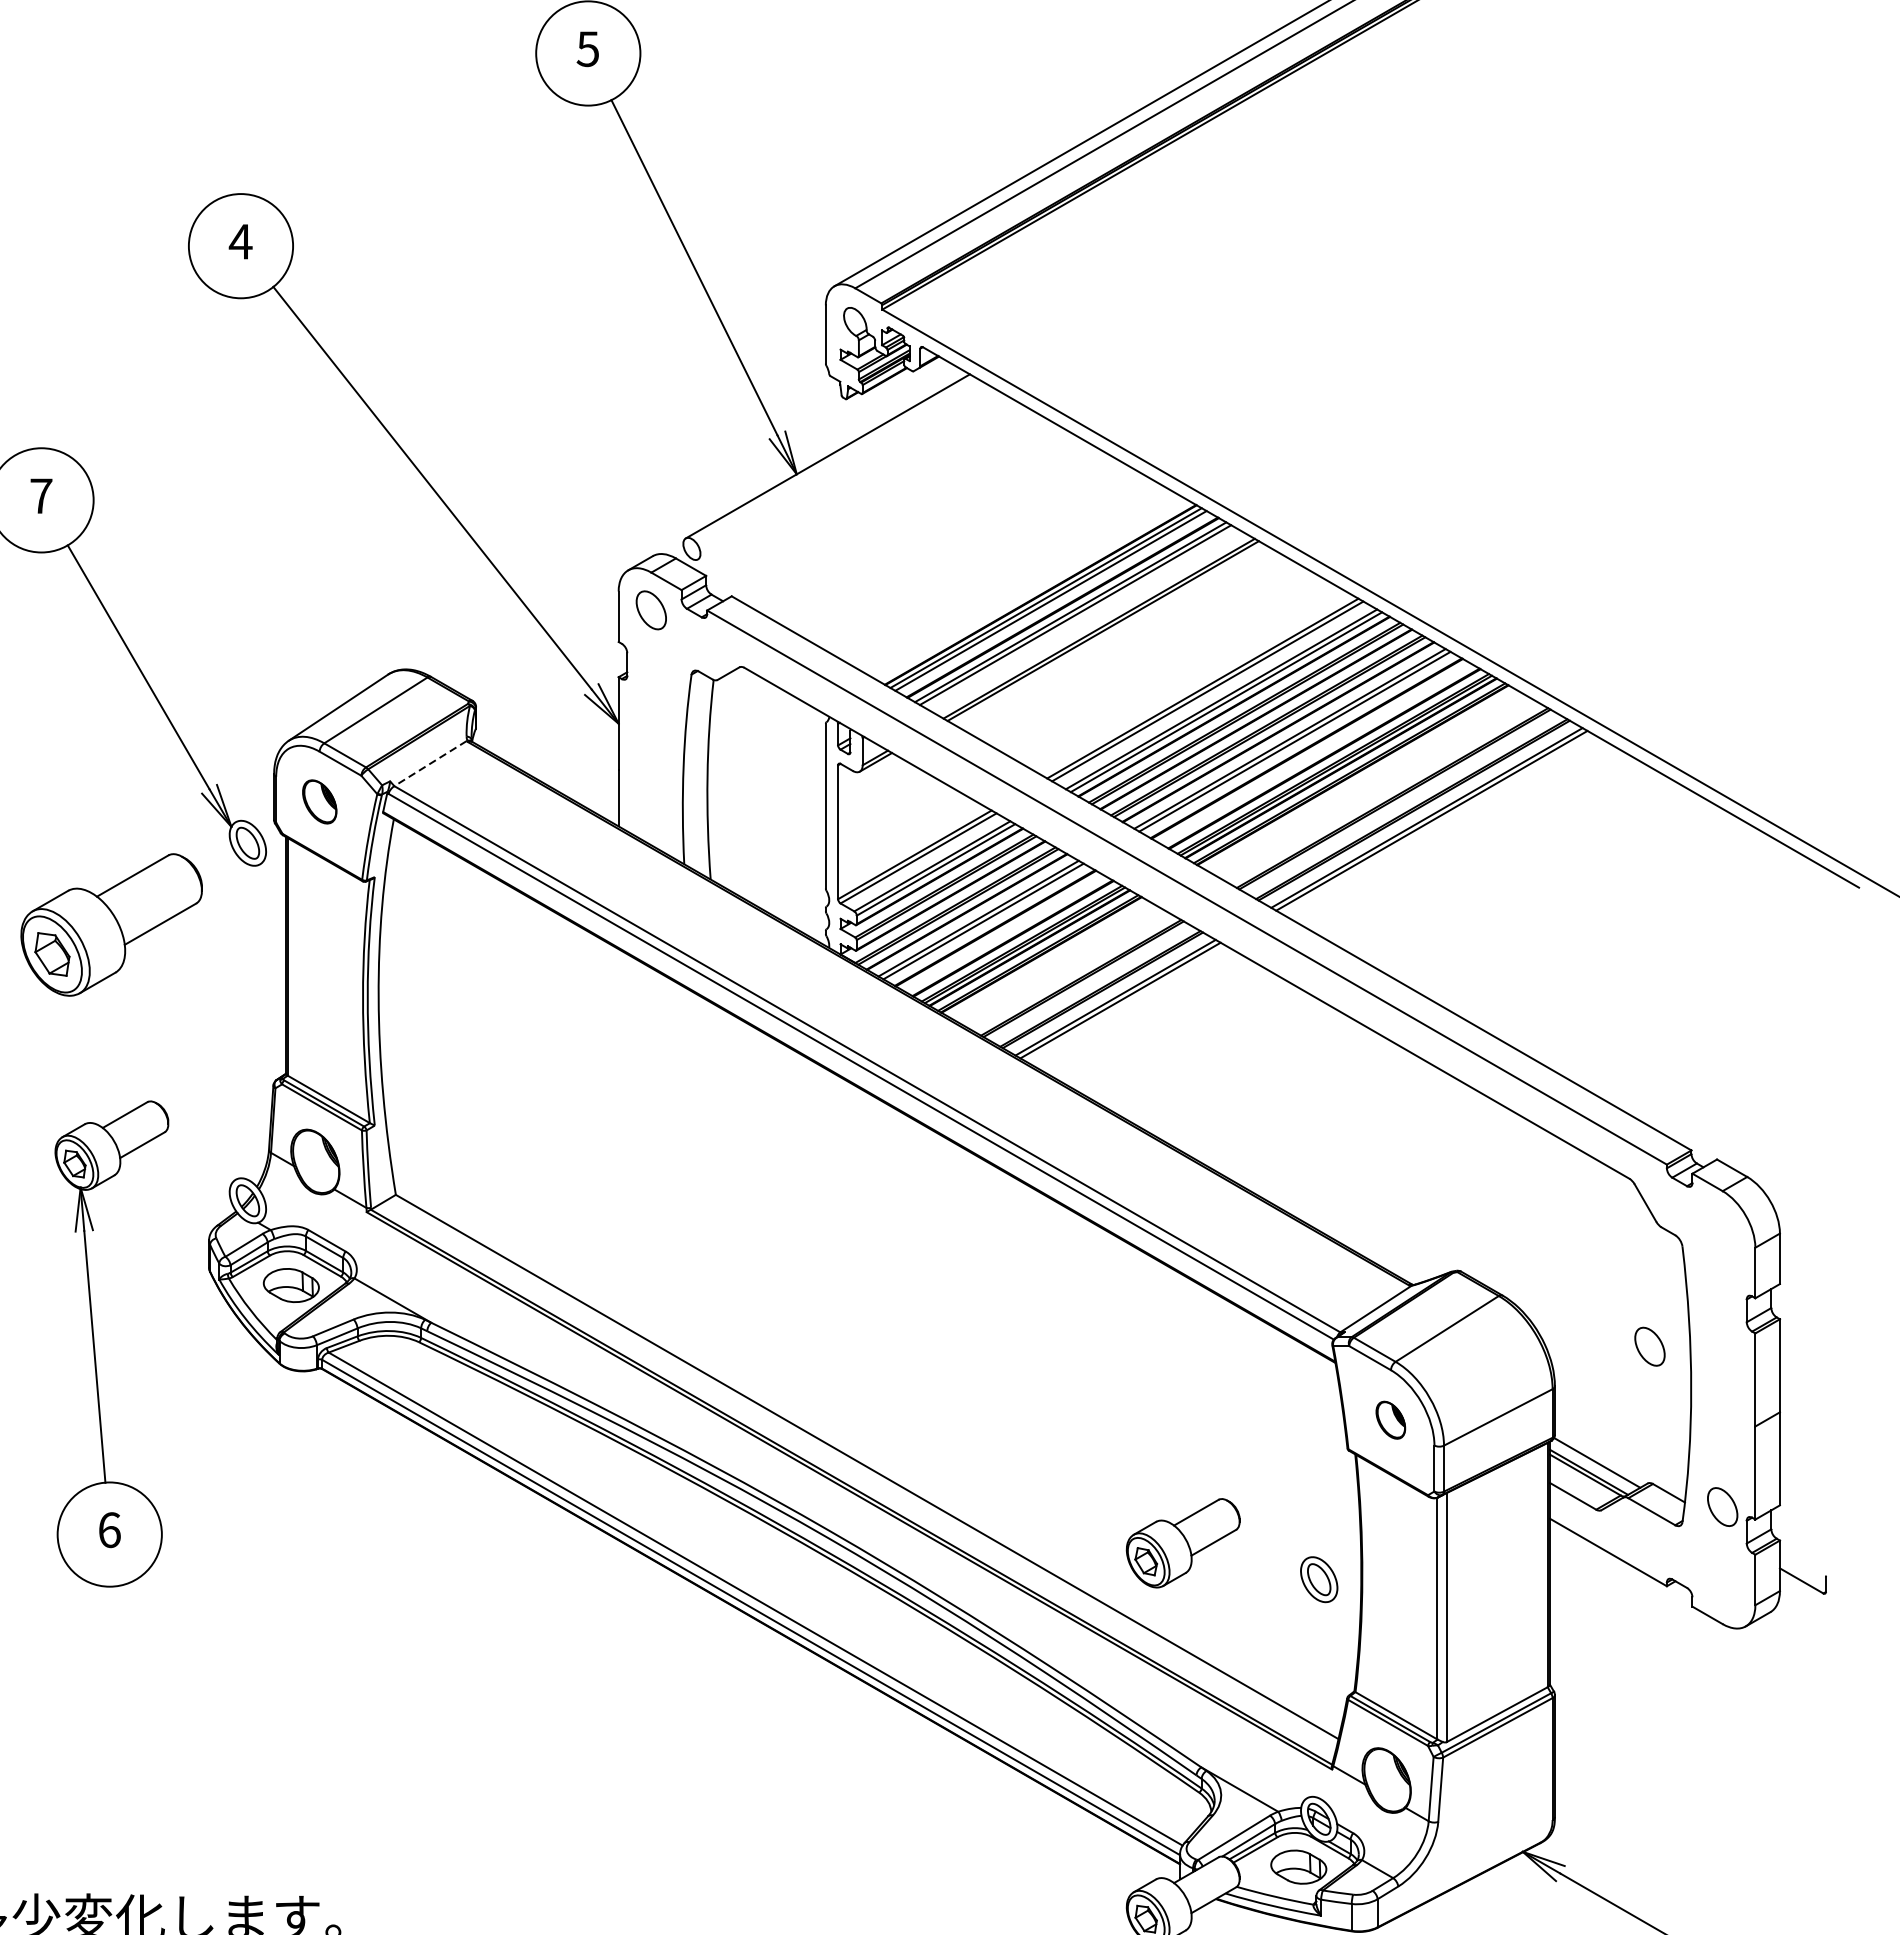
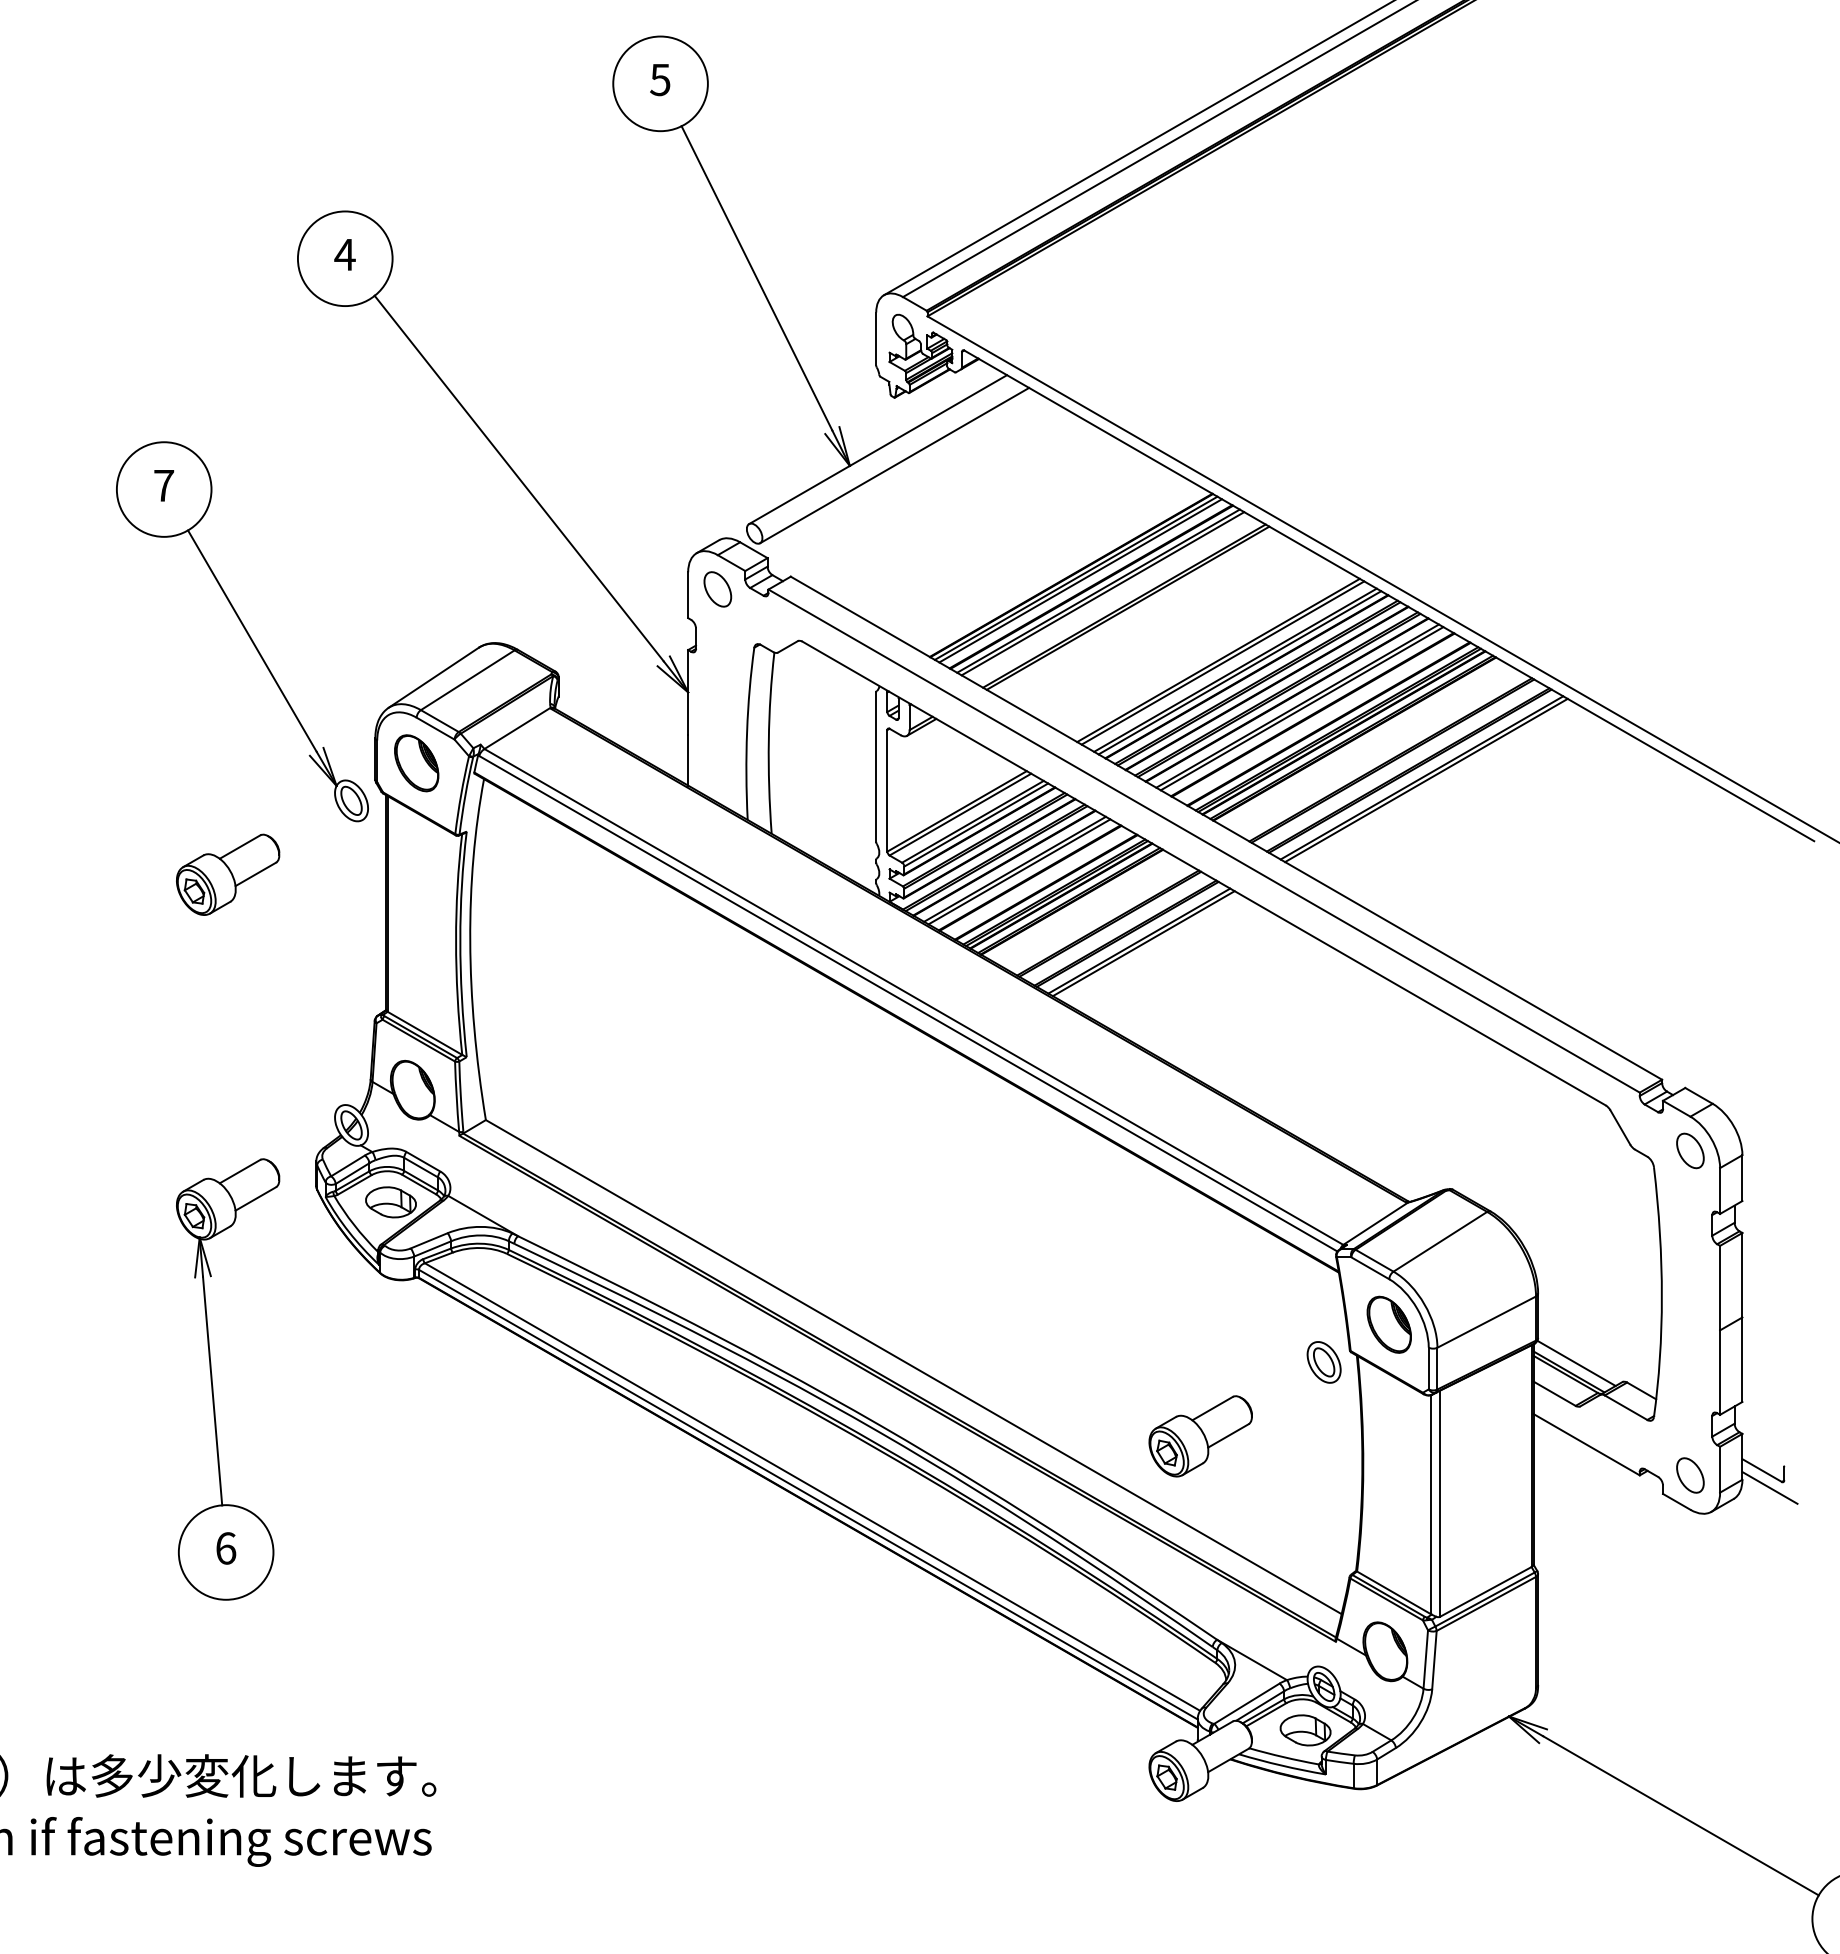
line: (845, 473) -> (894, 465), added
line: (430, 763) -> (517, 728), dashed -> solid
part: (319, 802) -> (416, 763), size x1.43
part: (112, 924) -> (228, 874), size x0.62
part: (94, 1344) -> (212, 1379), moved
part: (1650, 1346) -> (1690, 1150), moved
part: (1390, 1420) -> (1388, 1324), size x1.67
part: (1722, 1507) -> (1690, 1475), moved
part: (1318, 1579) -> (1323, 1362), moved
line: (1809, 1599) -> (1769, 1487), added

